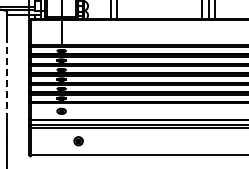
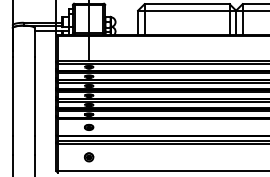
line: (7, 80) -> (34, 96), dashed -> solid
part: (78, 141) -> (88, 157), moved

